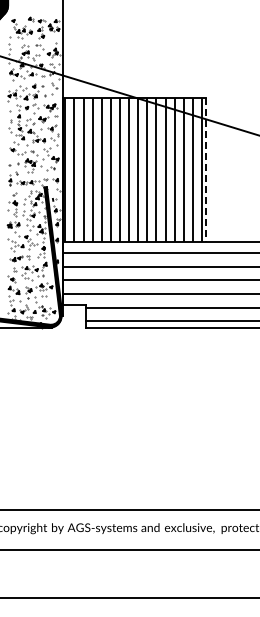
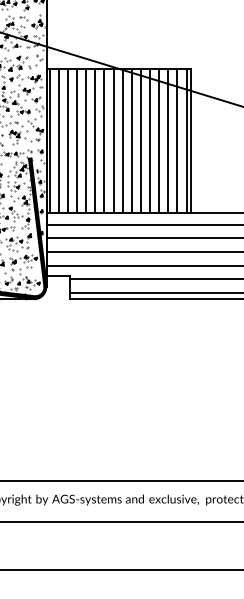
line: (206, 169) -> (190, 140), dashed -> solid

